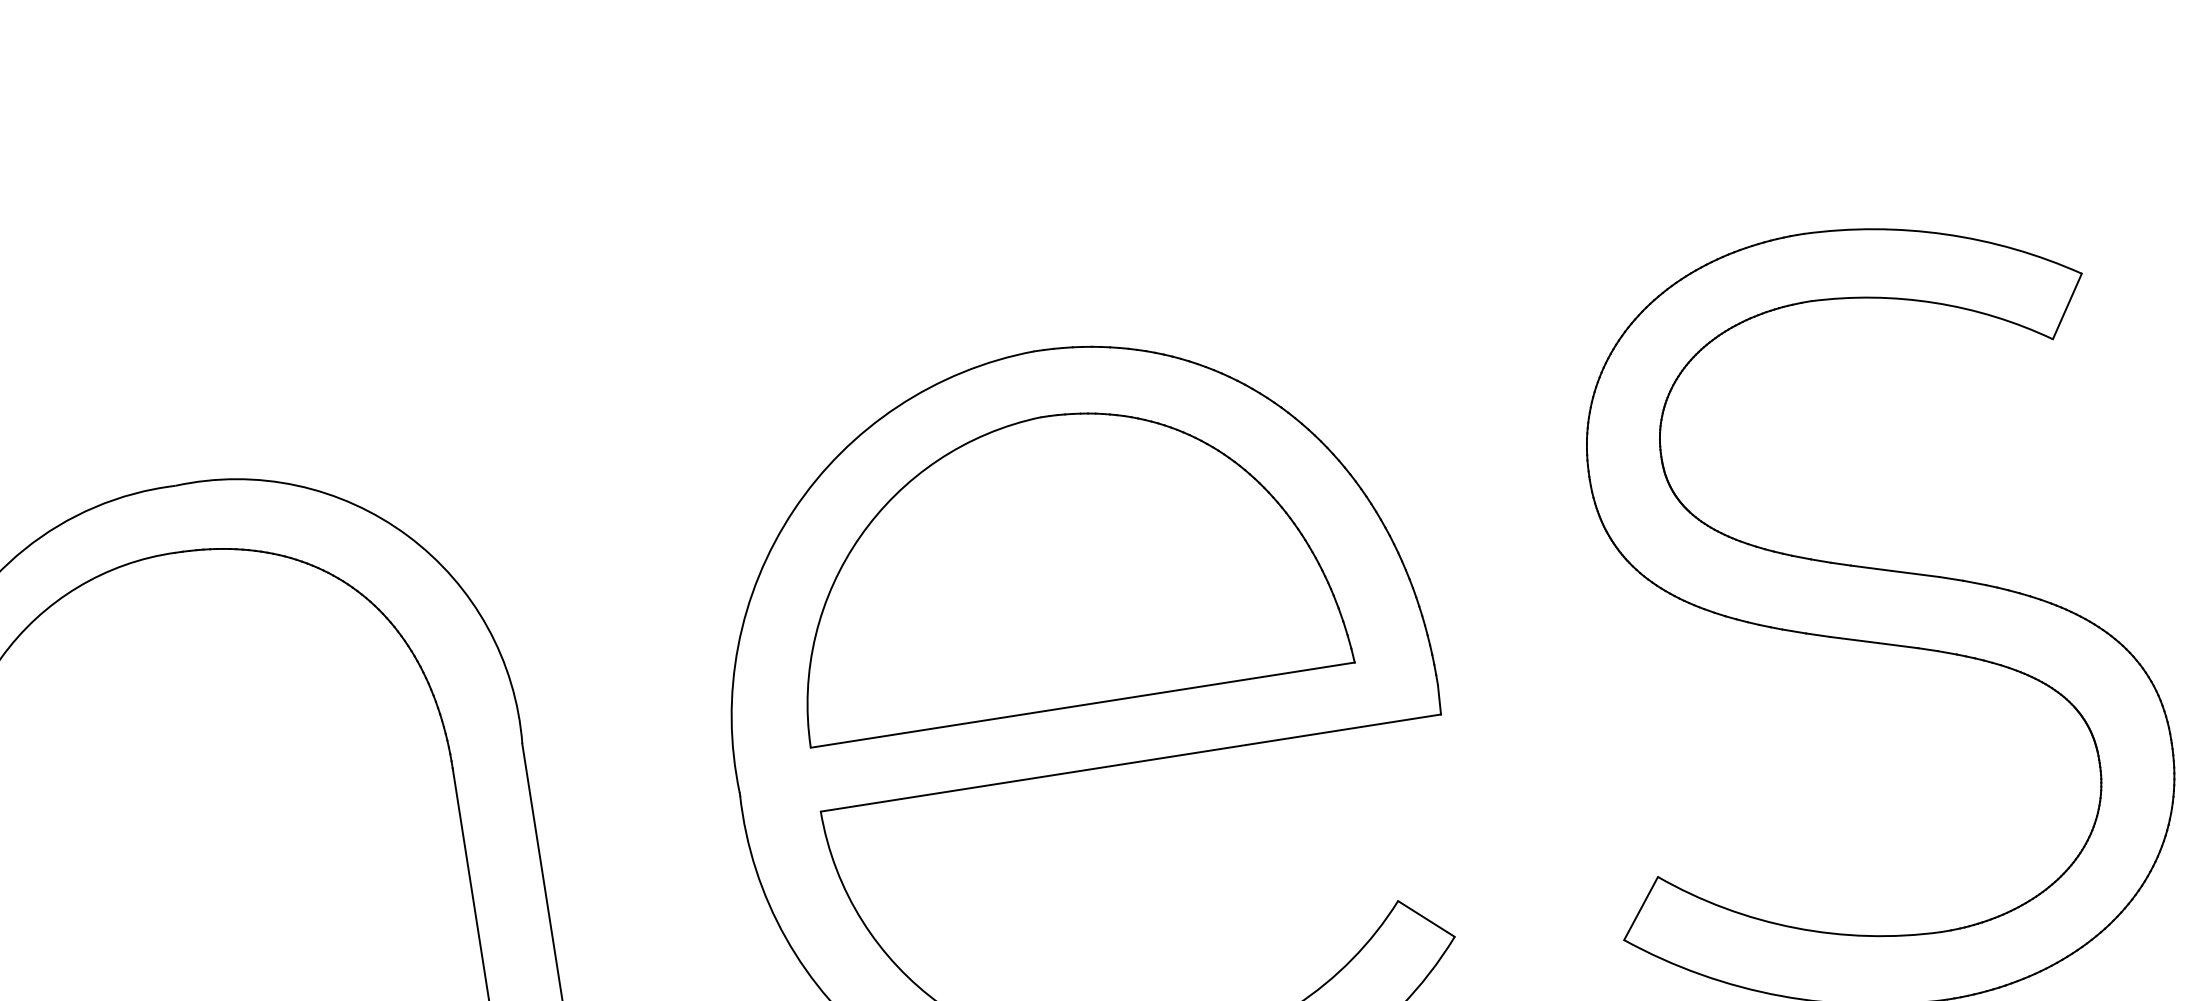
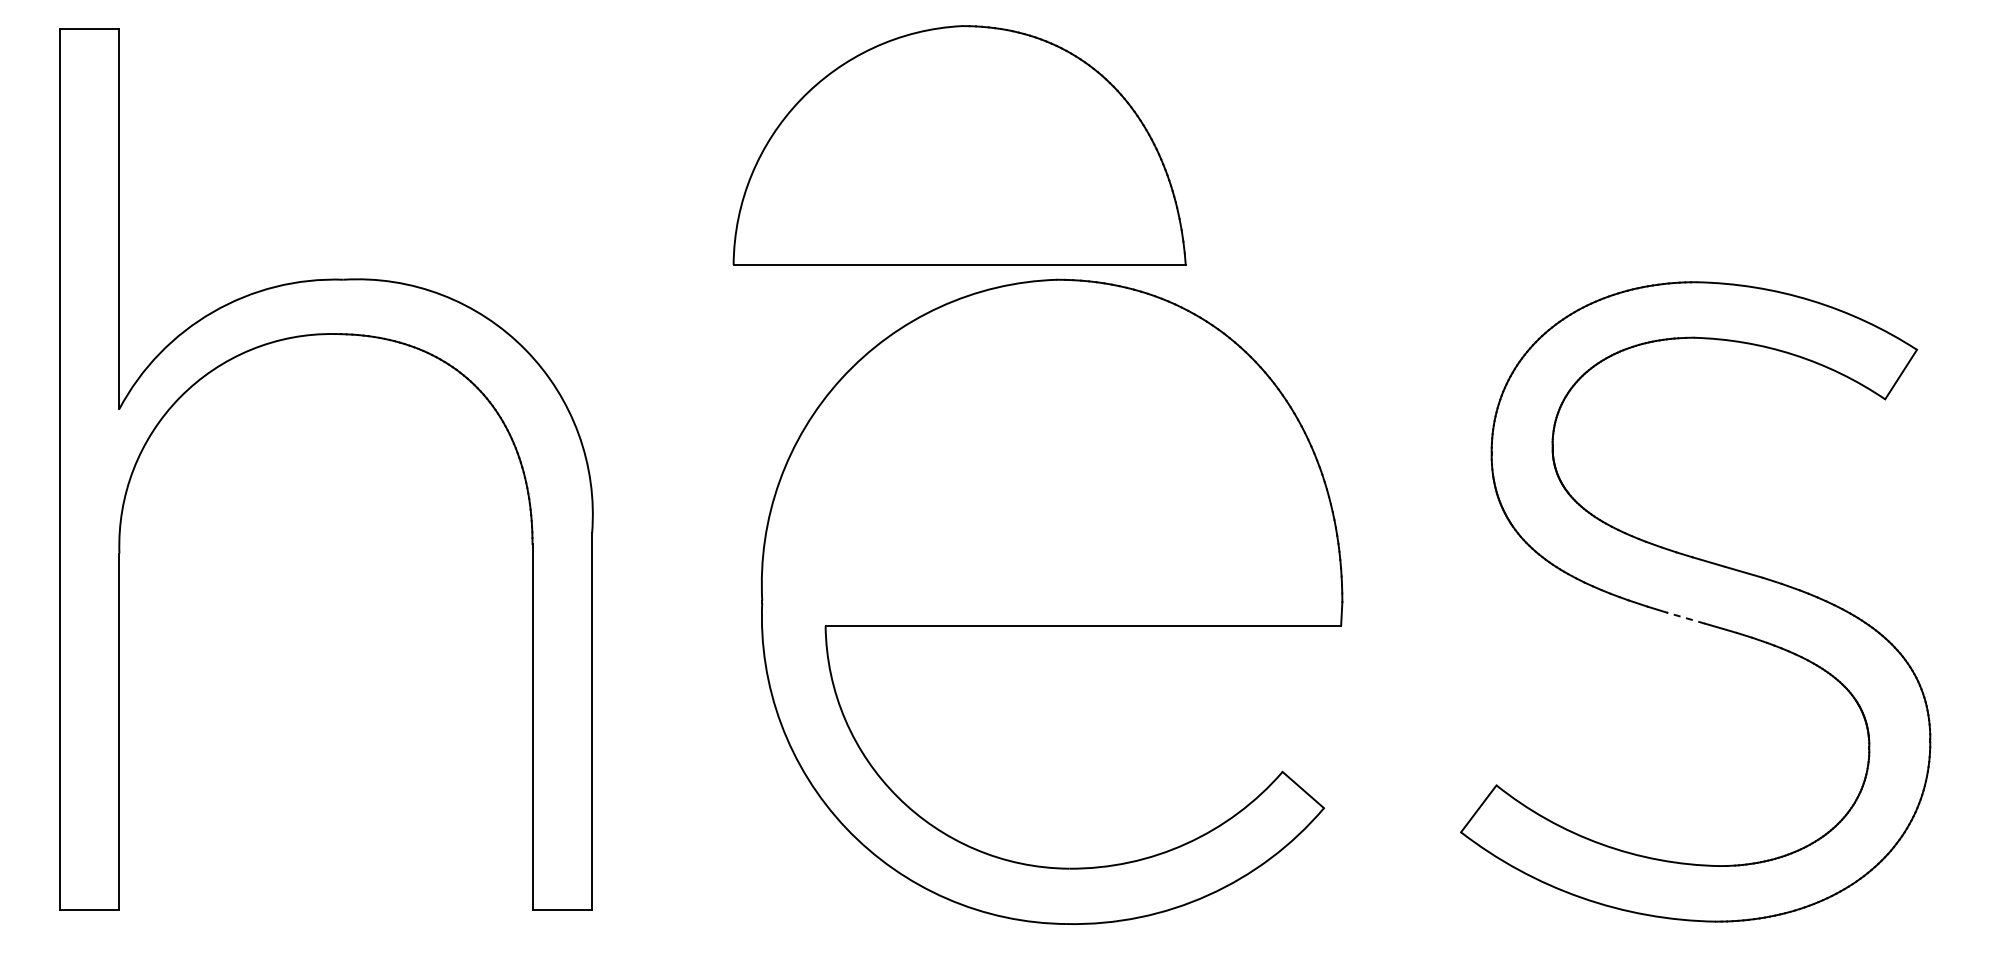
part: (1060, 561) -> (959, 145), moved
line: (1853, 640) -> (1685, 618), solid -> dashed

